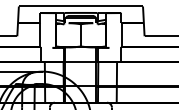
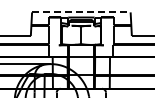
line: (81, 6) -> (81, 12), solid -> dashed

